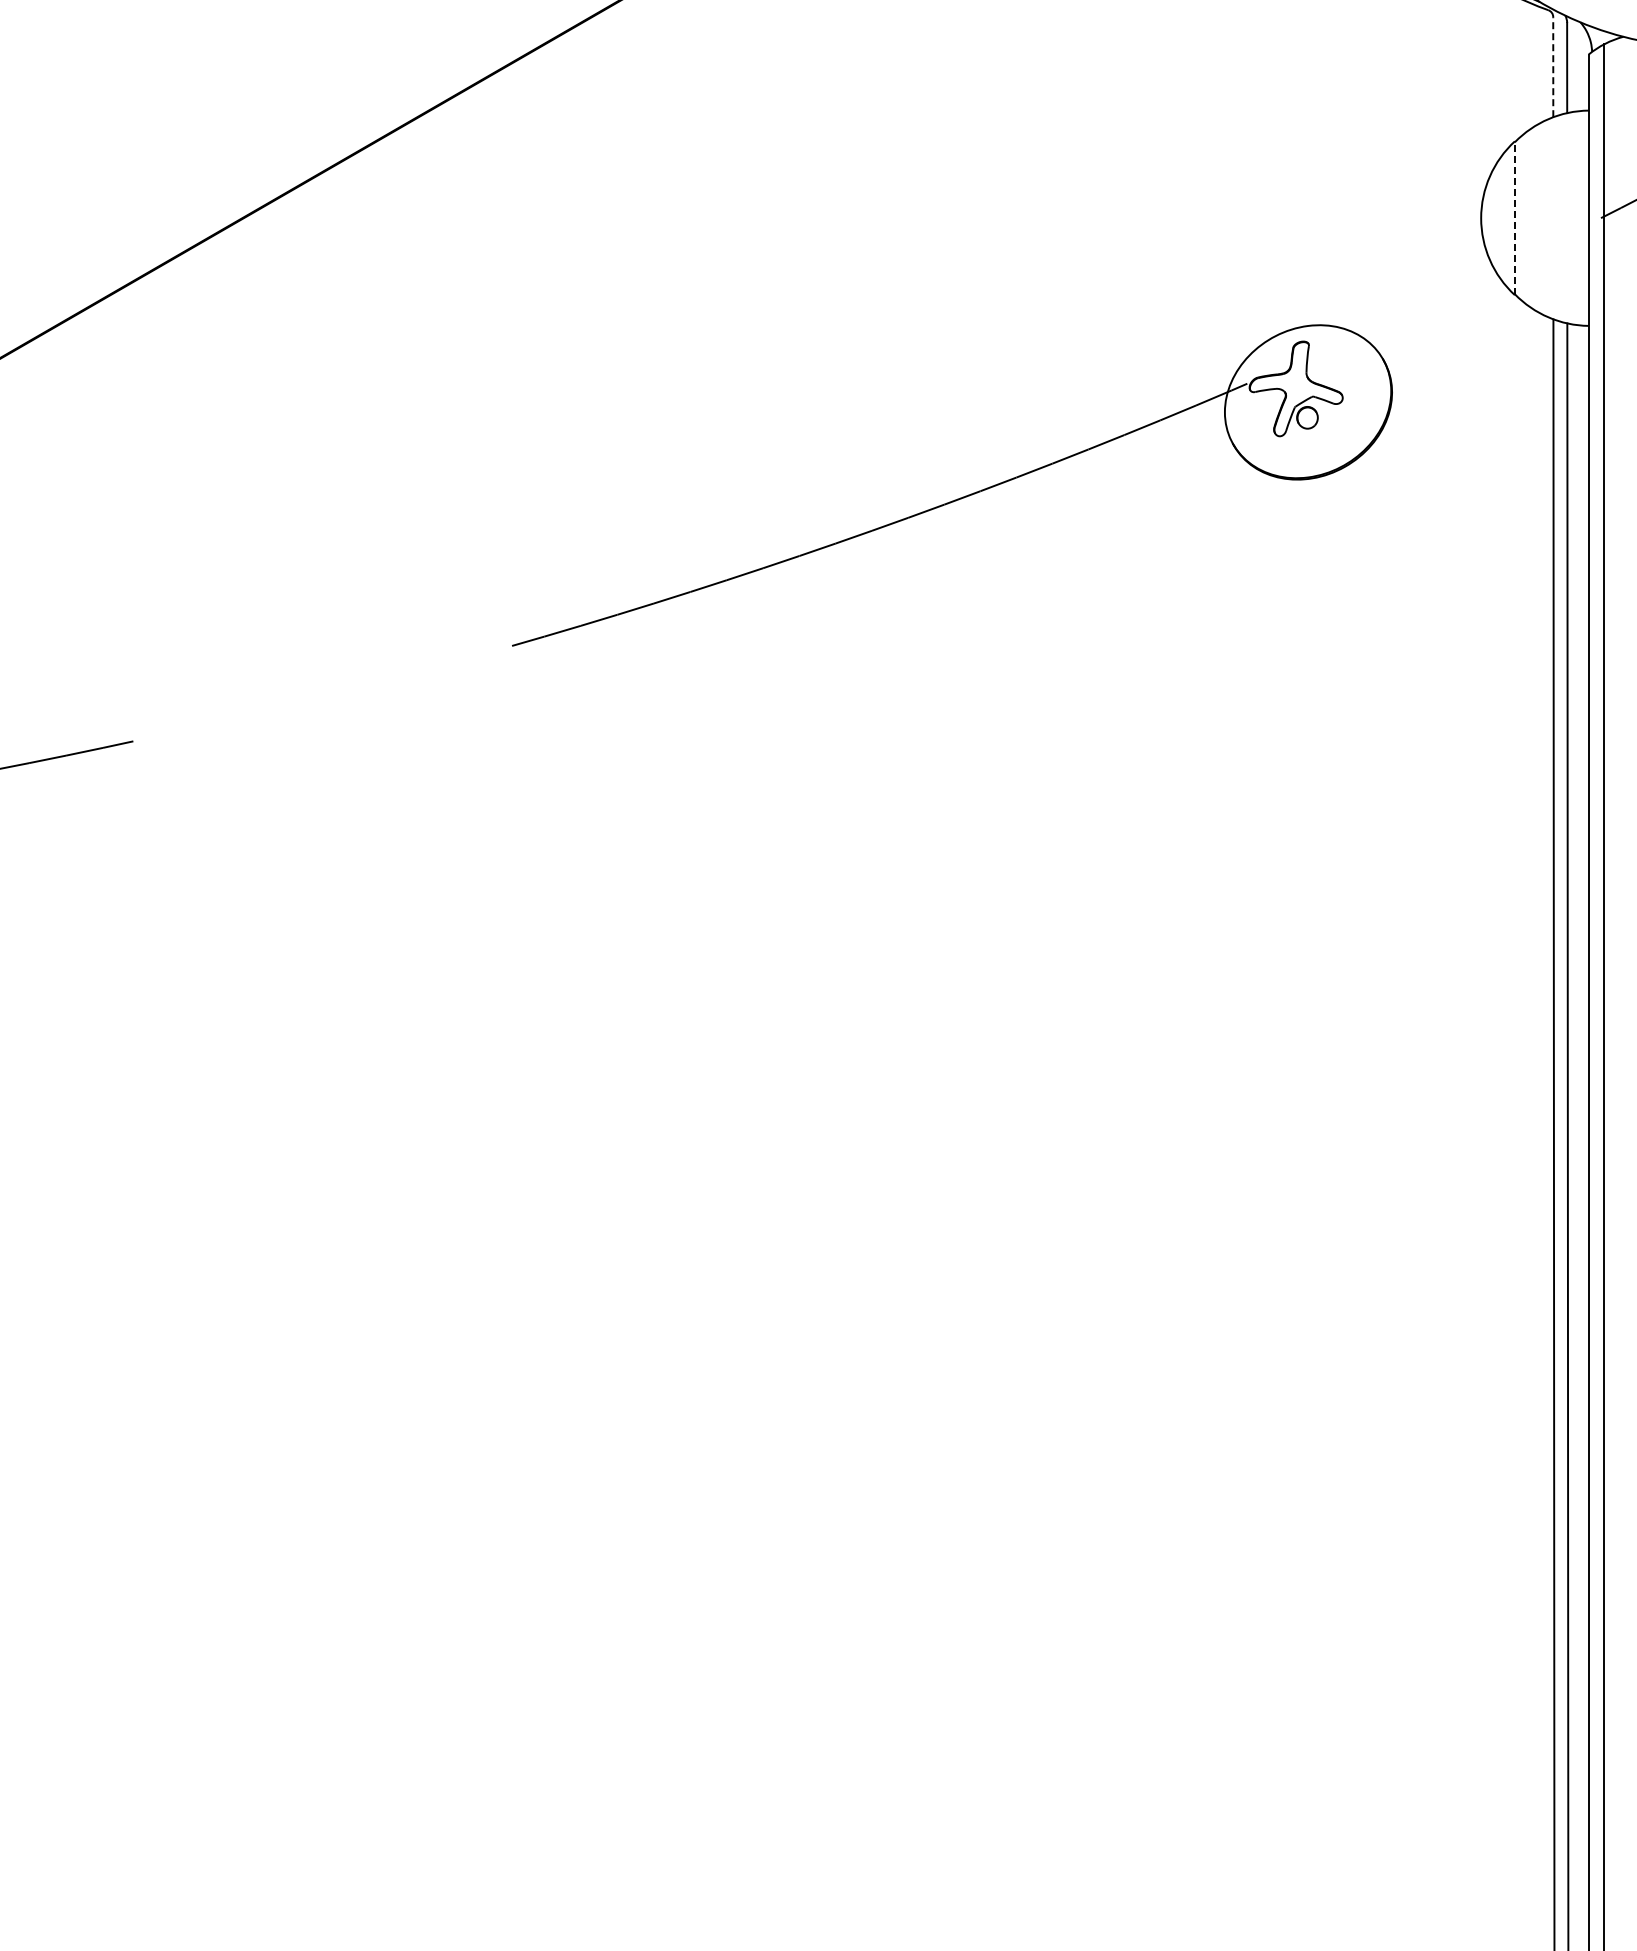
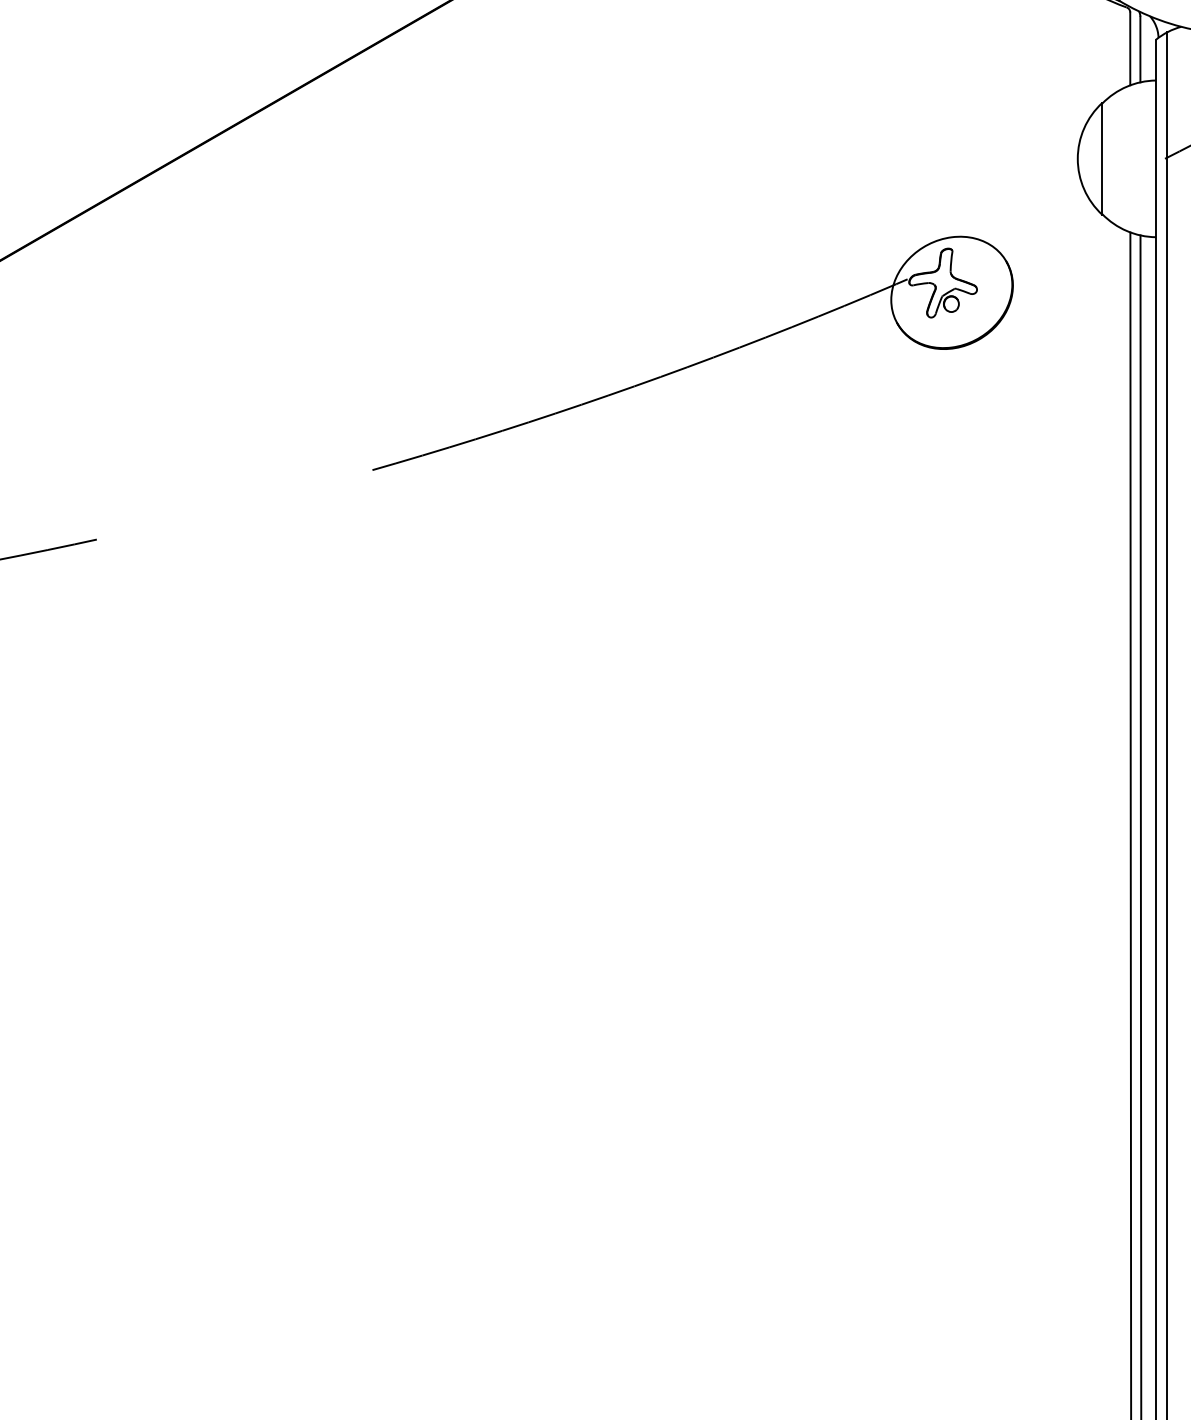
line: (1553, 66) -> (1130, 48), dashed -> solid
line: (1514, 218) -> (1102, 159), dashed -> solid

